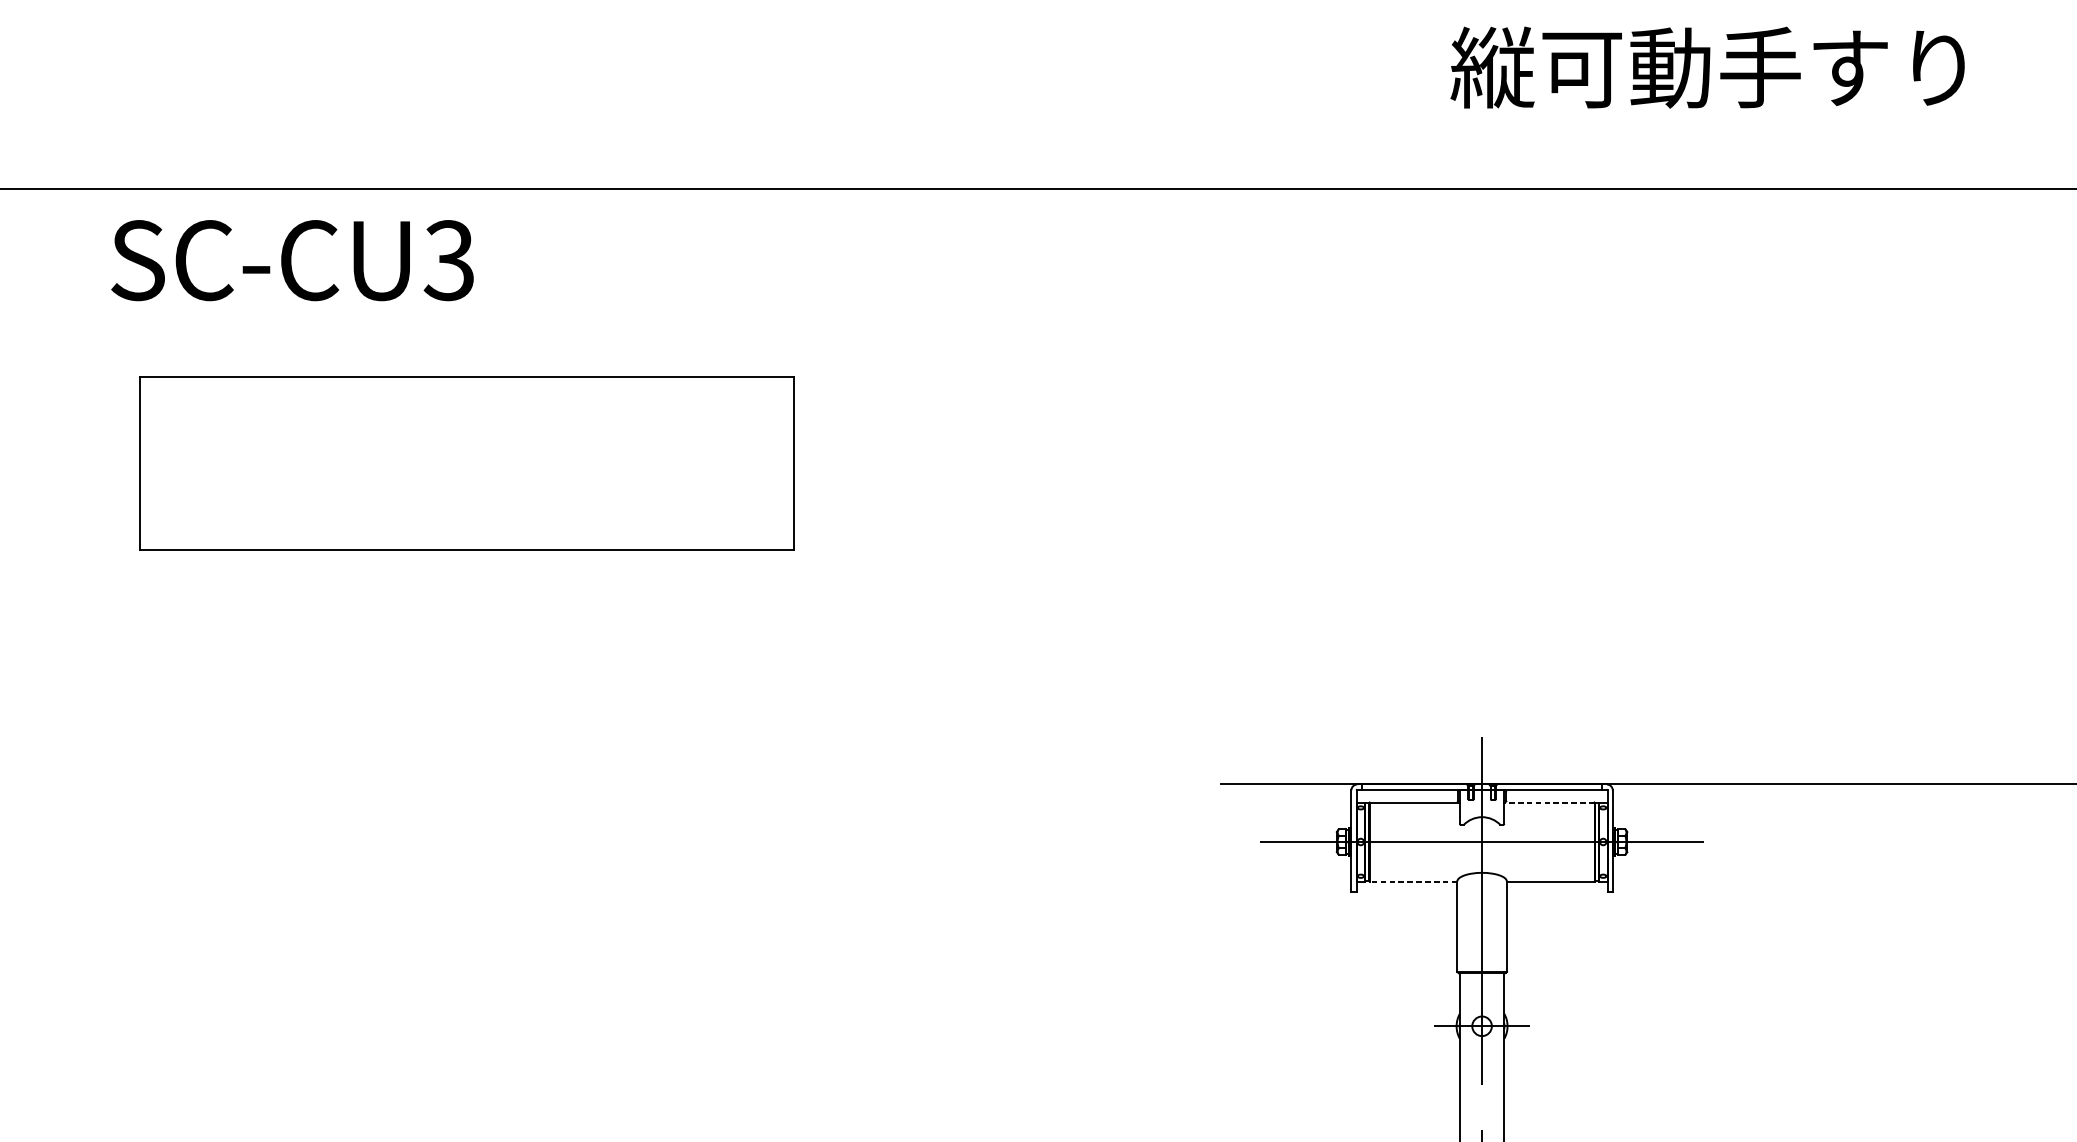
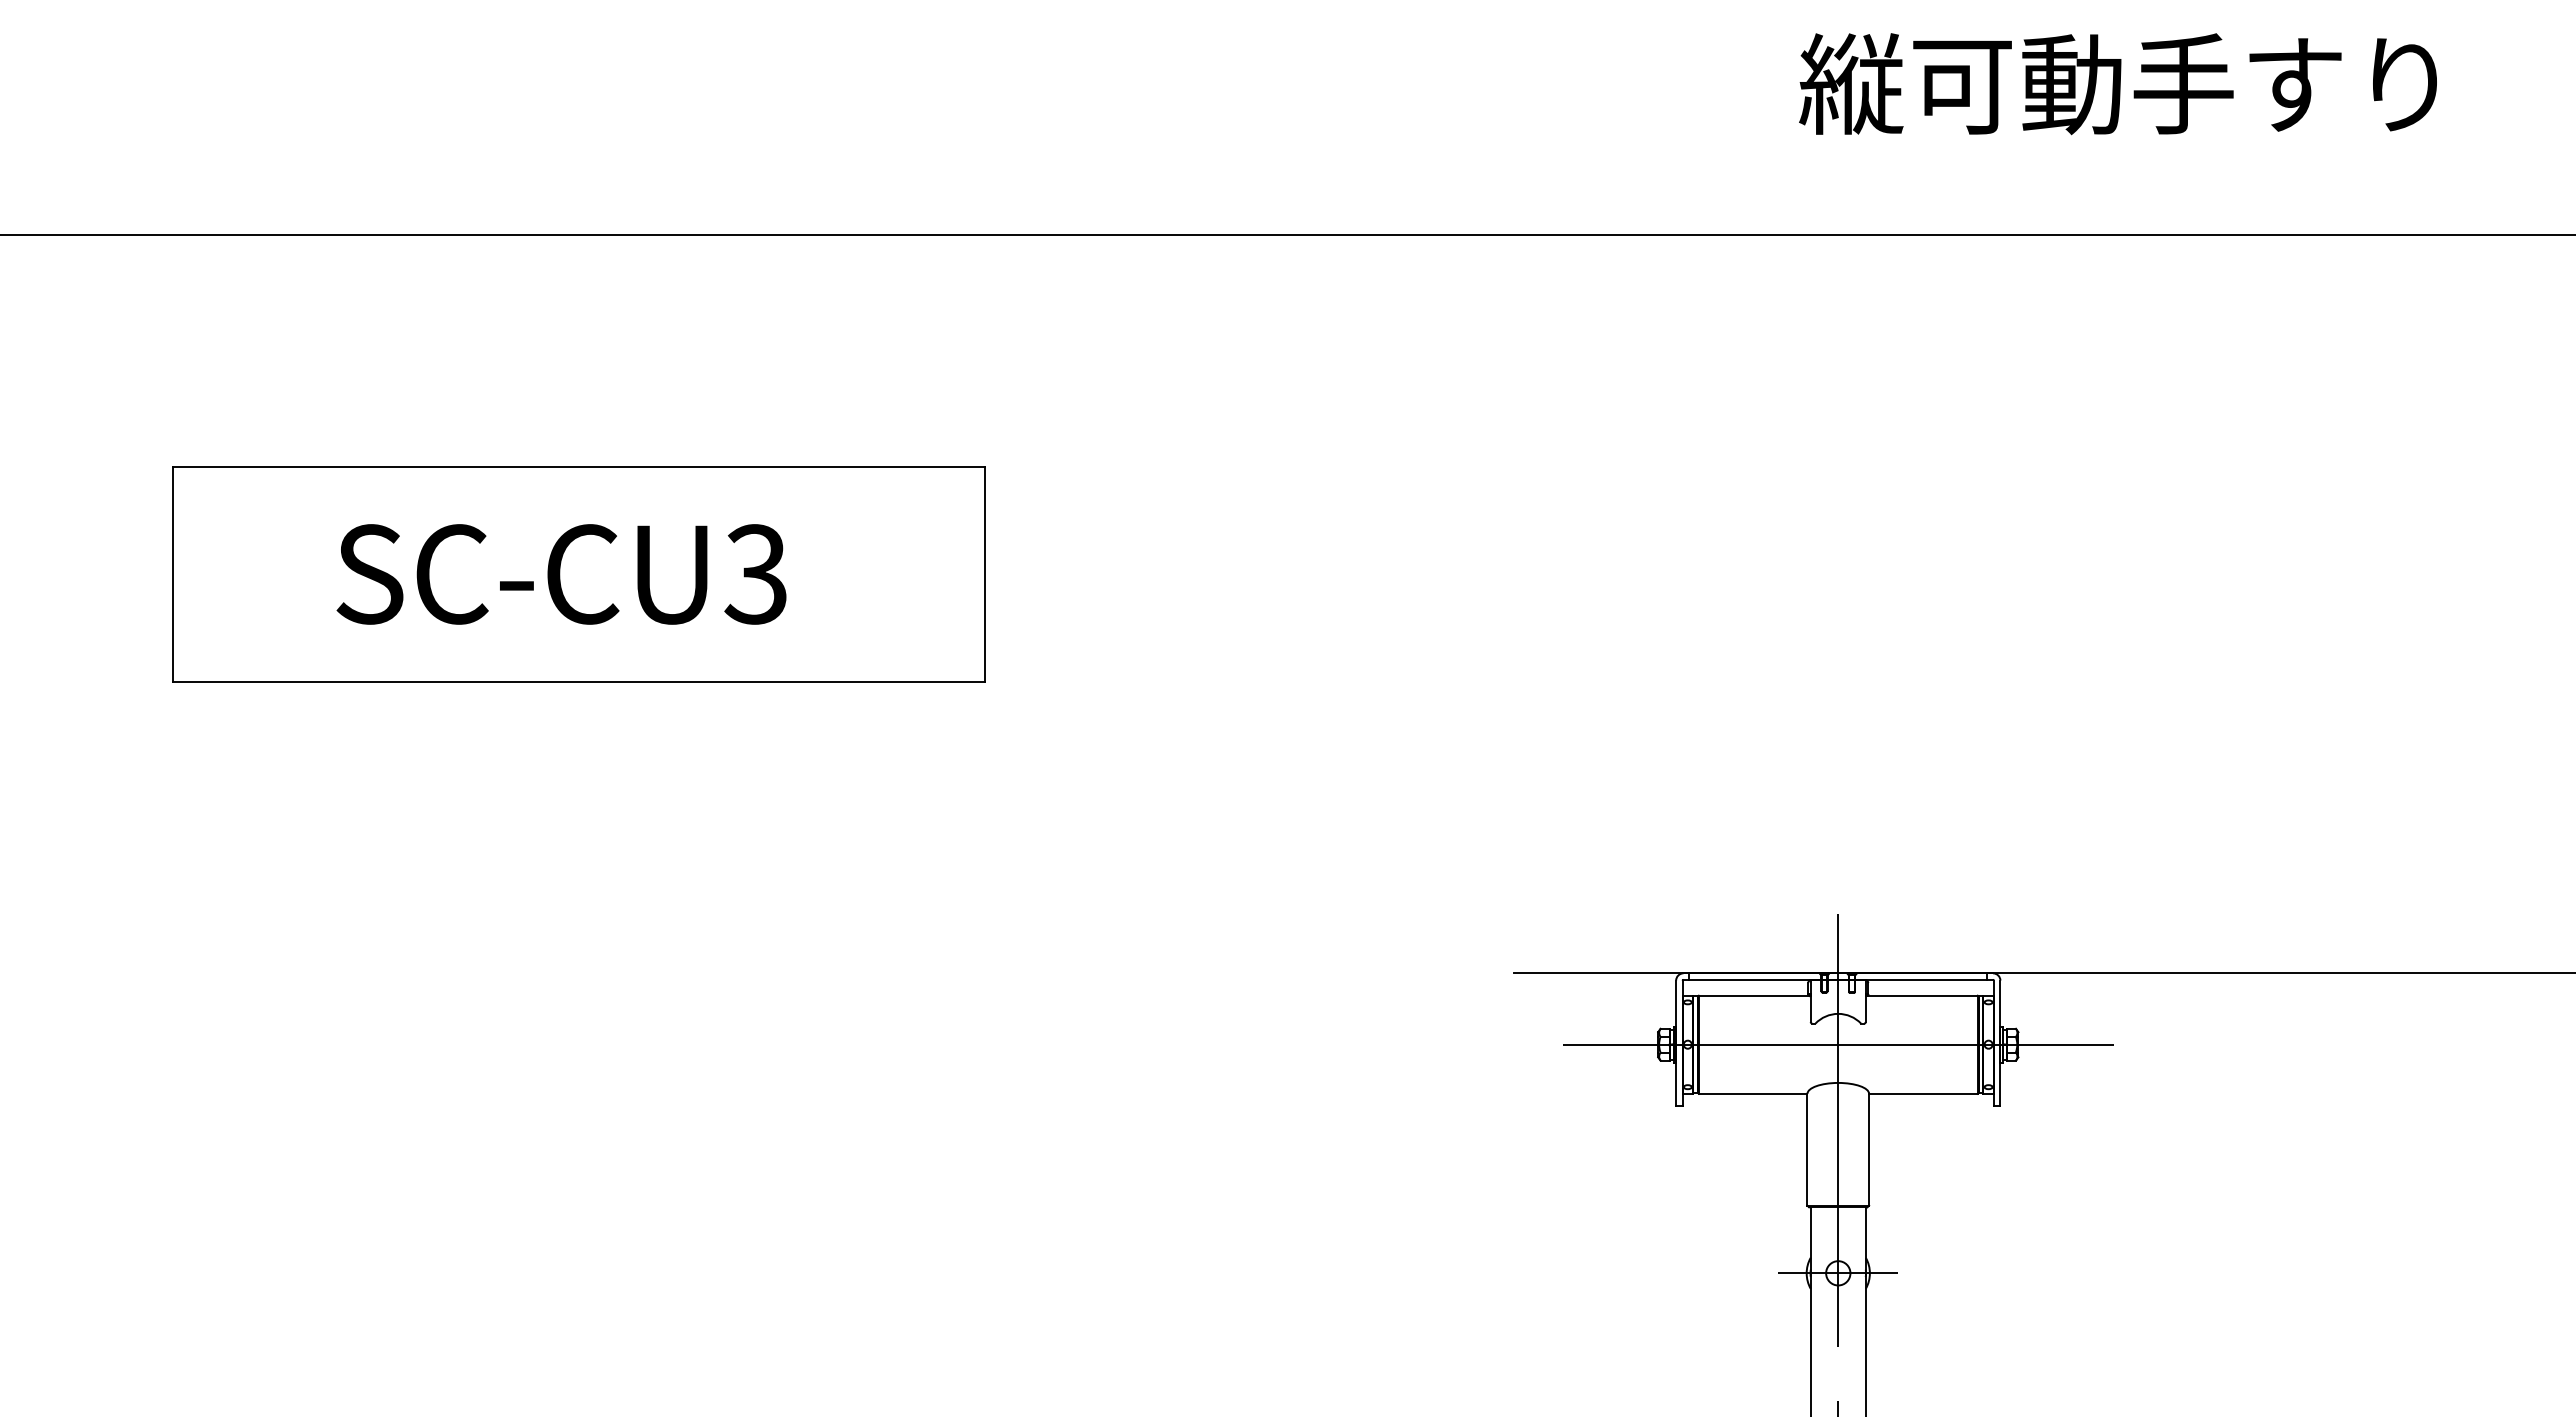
text: (292, 260) -> (561, 574), moved
line: (1549, 802) -> (1921, 995), dashed -> solid
line: (1412, 881) -> (1752, 1093), dashed -> solid

